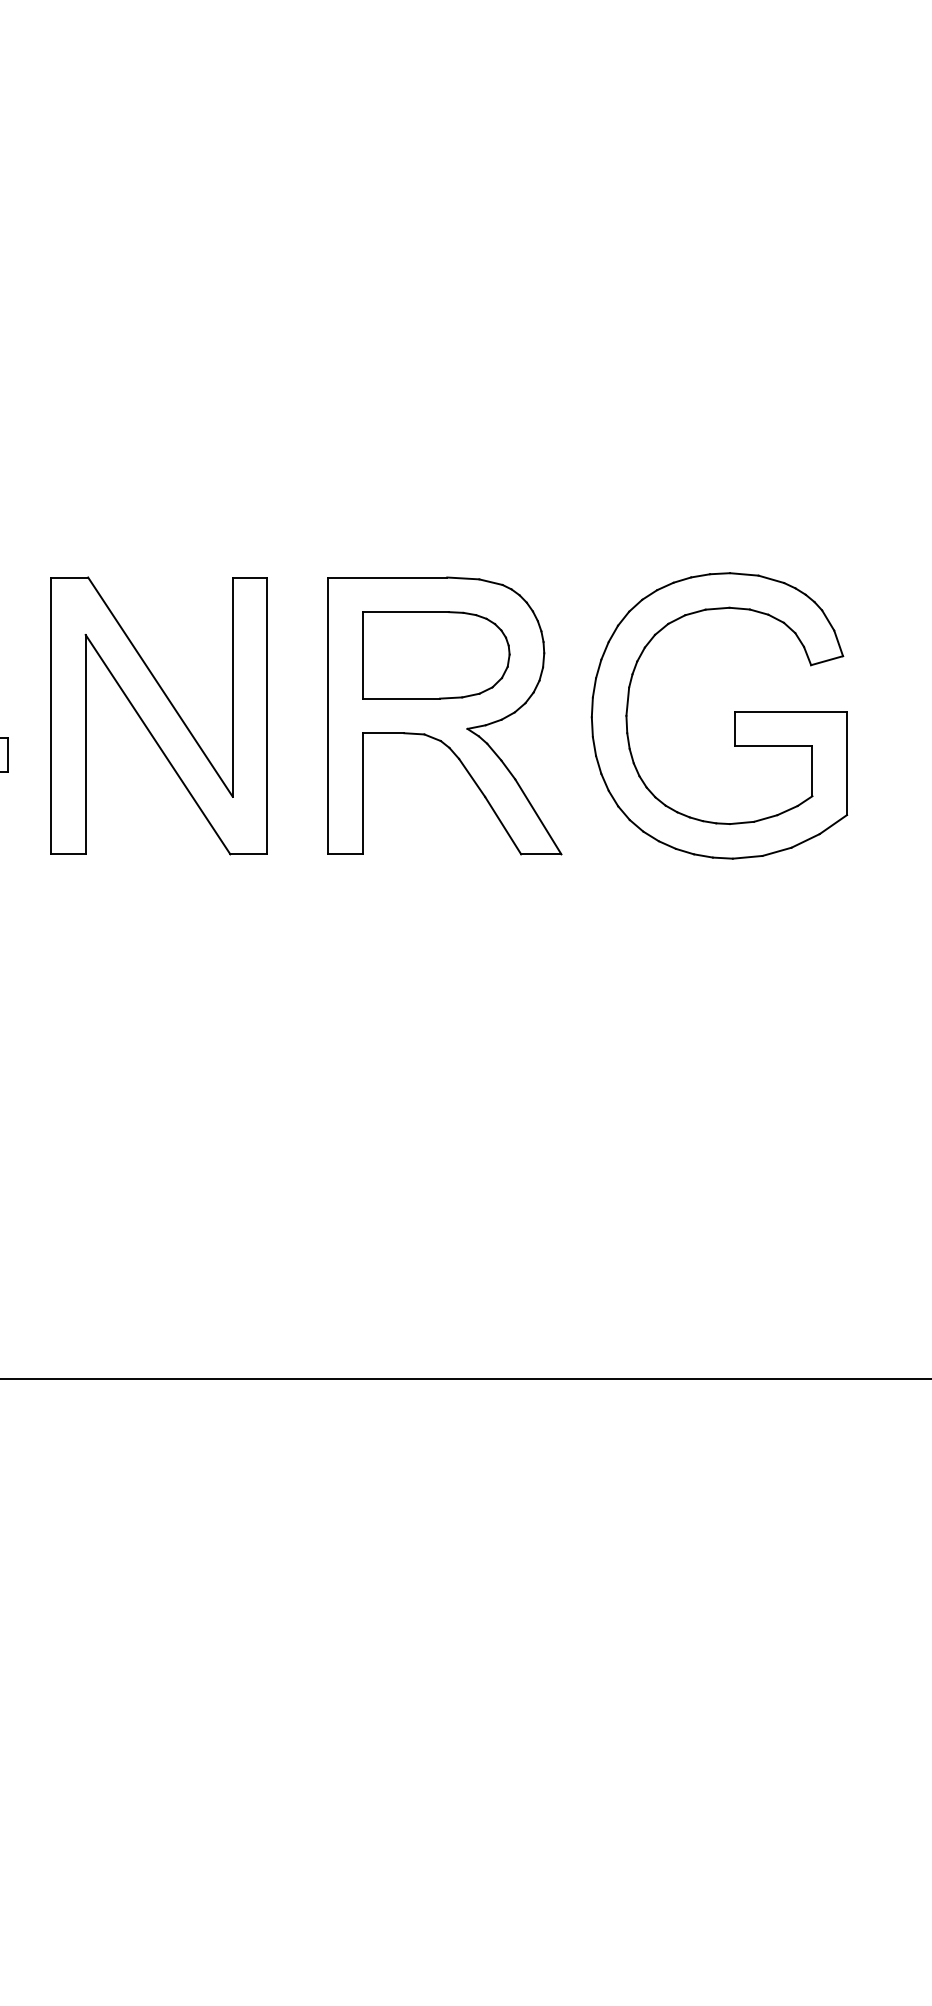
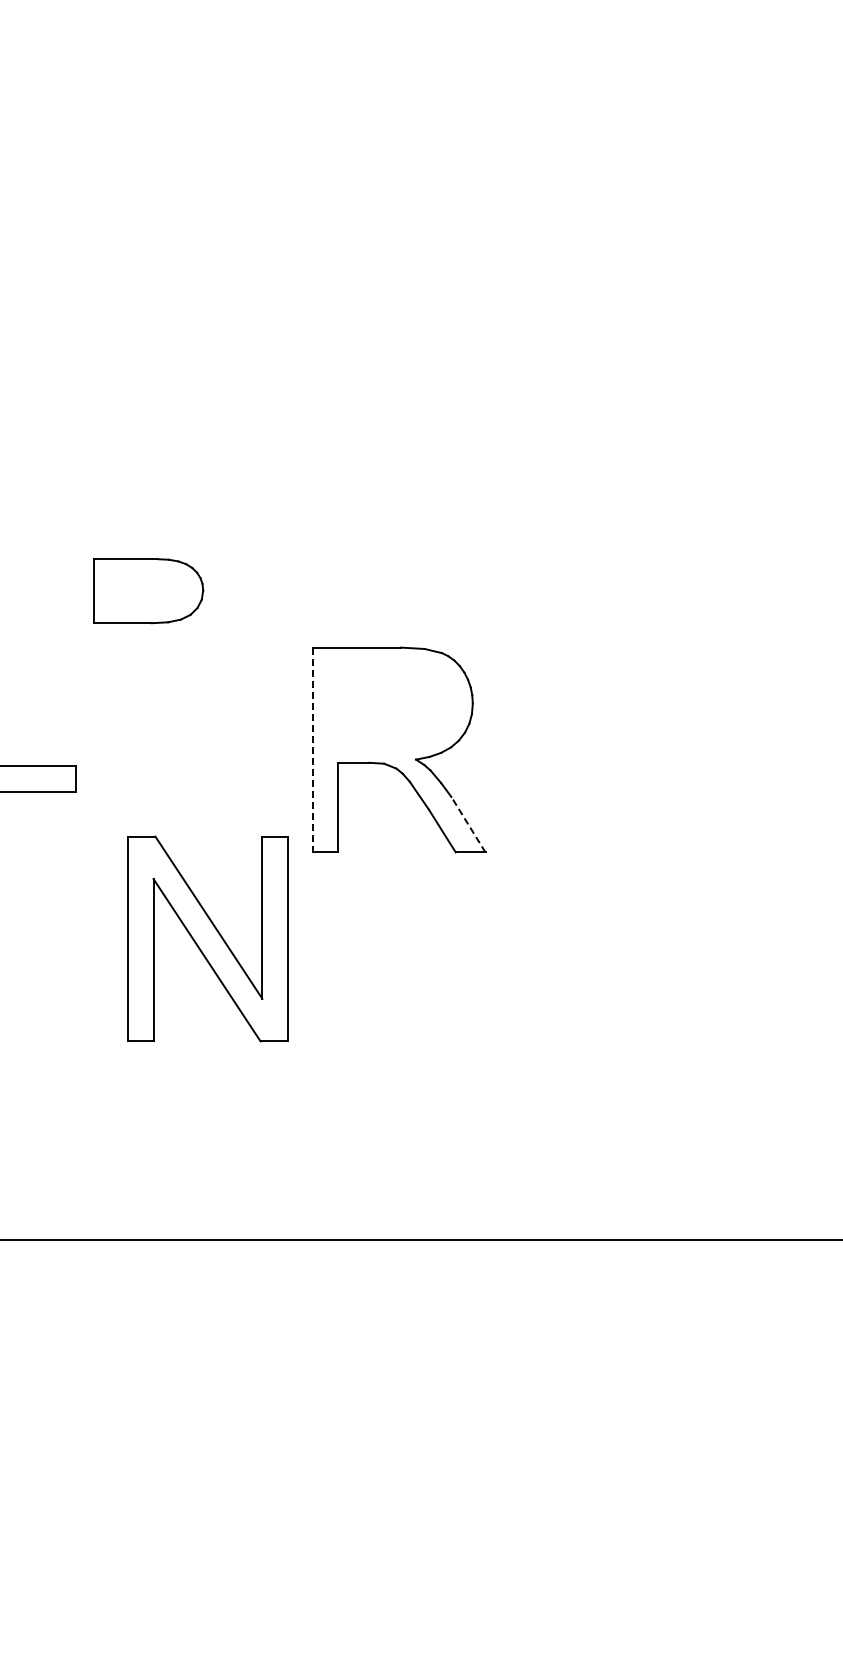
part: (435, 655) -> (148, 591), moved
part: (158, 715) -> (207, 938), moved
part: (734, 715) -> (613, 749), removed
line: (327, 716) -> (312, 750), solid -> dashed
line: (538, 816) -> (468, 824), solid -> dashed

